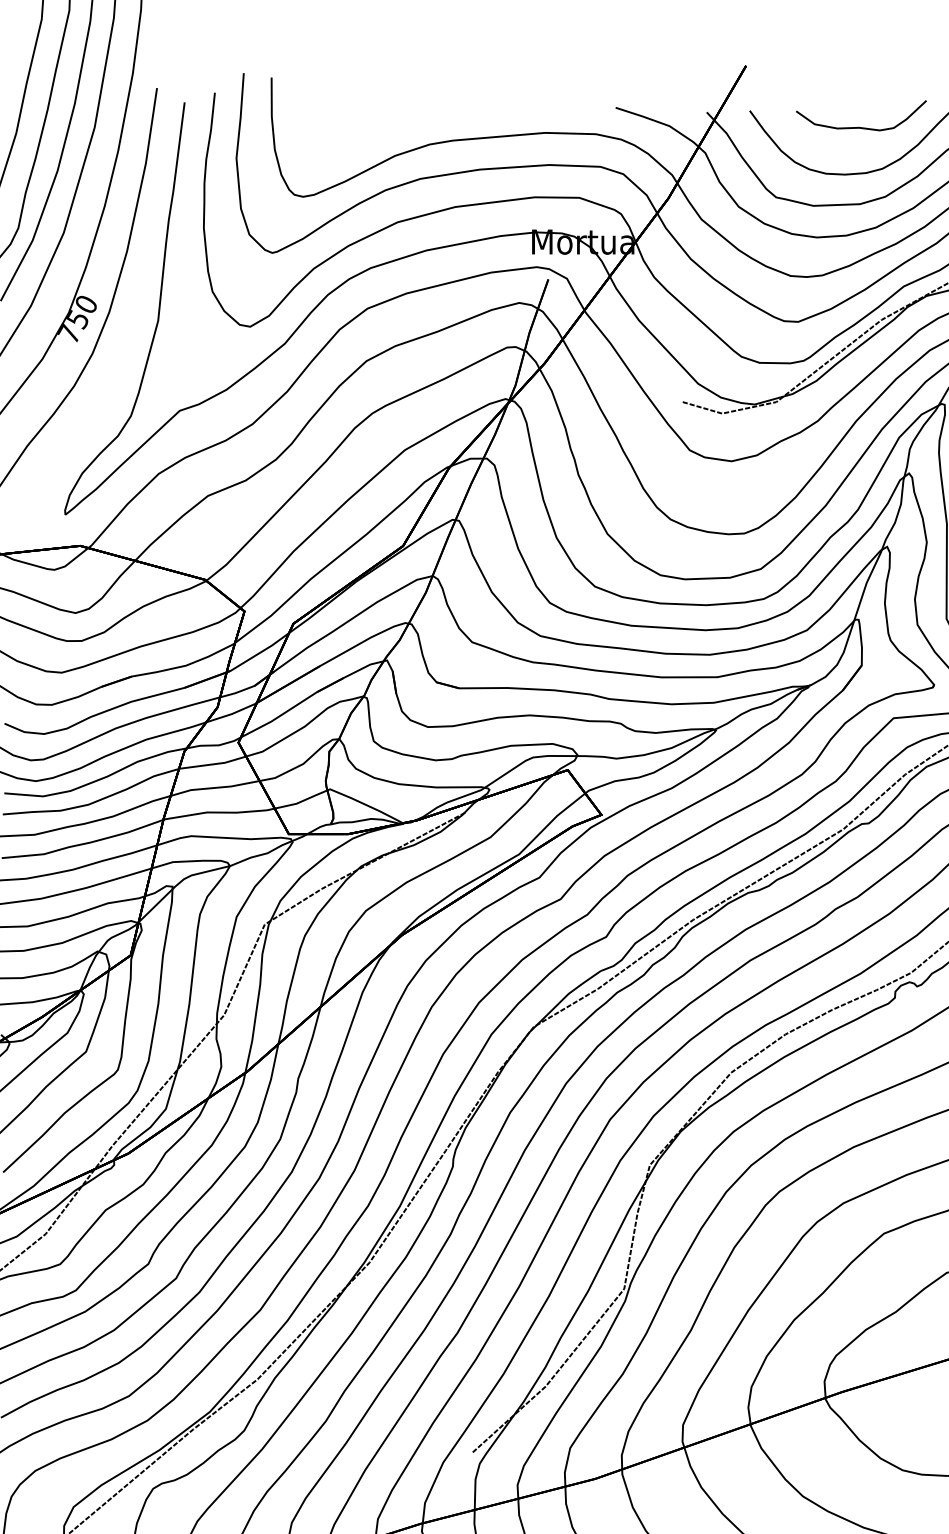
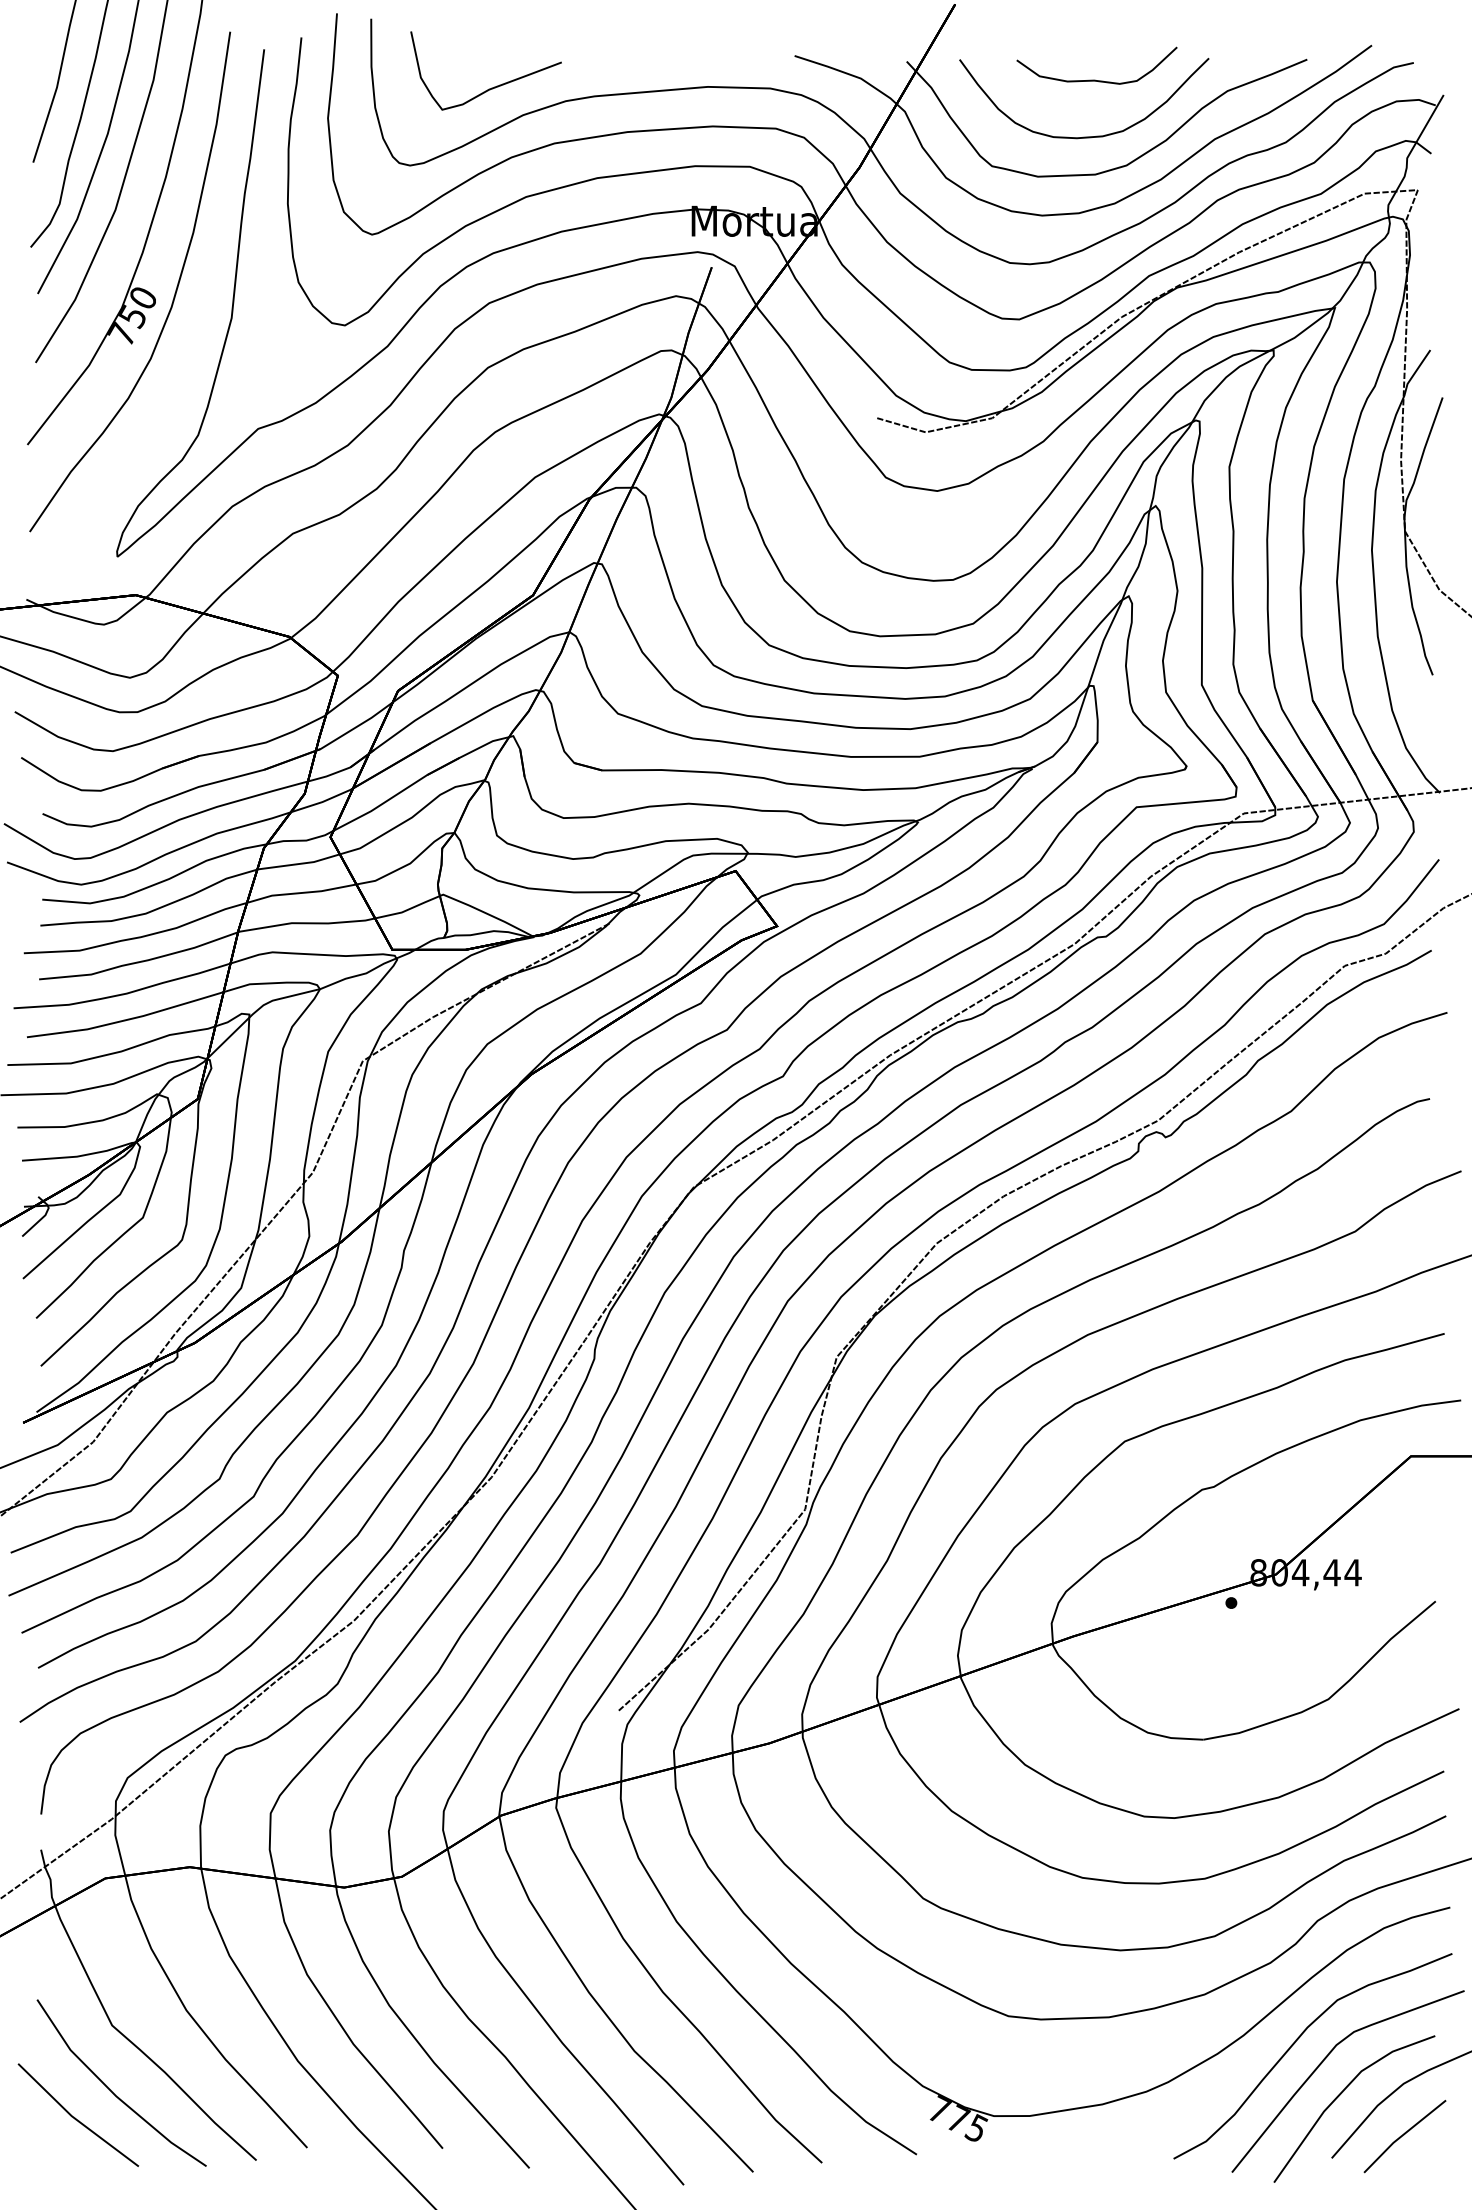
curve: (369, 133) -> (491, 87), added

